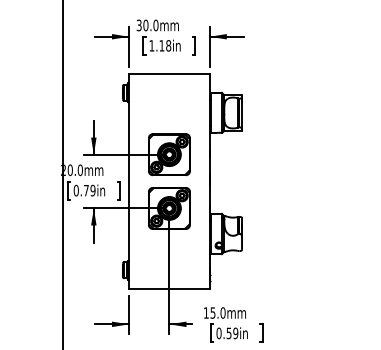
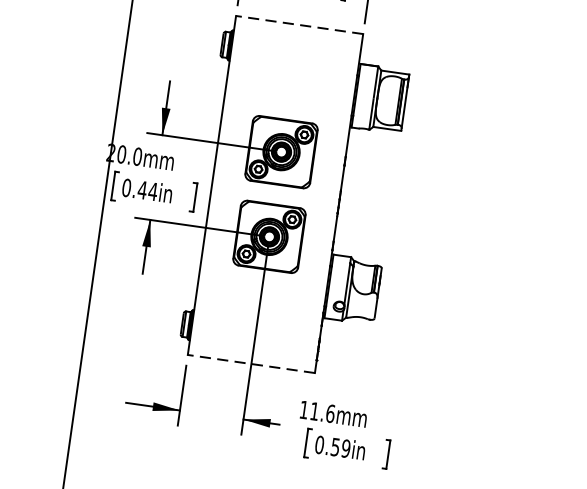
line: (168, 74) -> (298, 25), solid -> dashed
text: (89, 190) -> (147, 190), 0.79in -> 0.44in
line: (168, 289) -> (249, 364), solid -> dashed
text: (217, 312) -> (321, 411), 15.0mm -> 11.6mm

